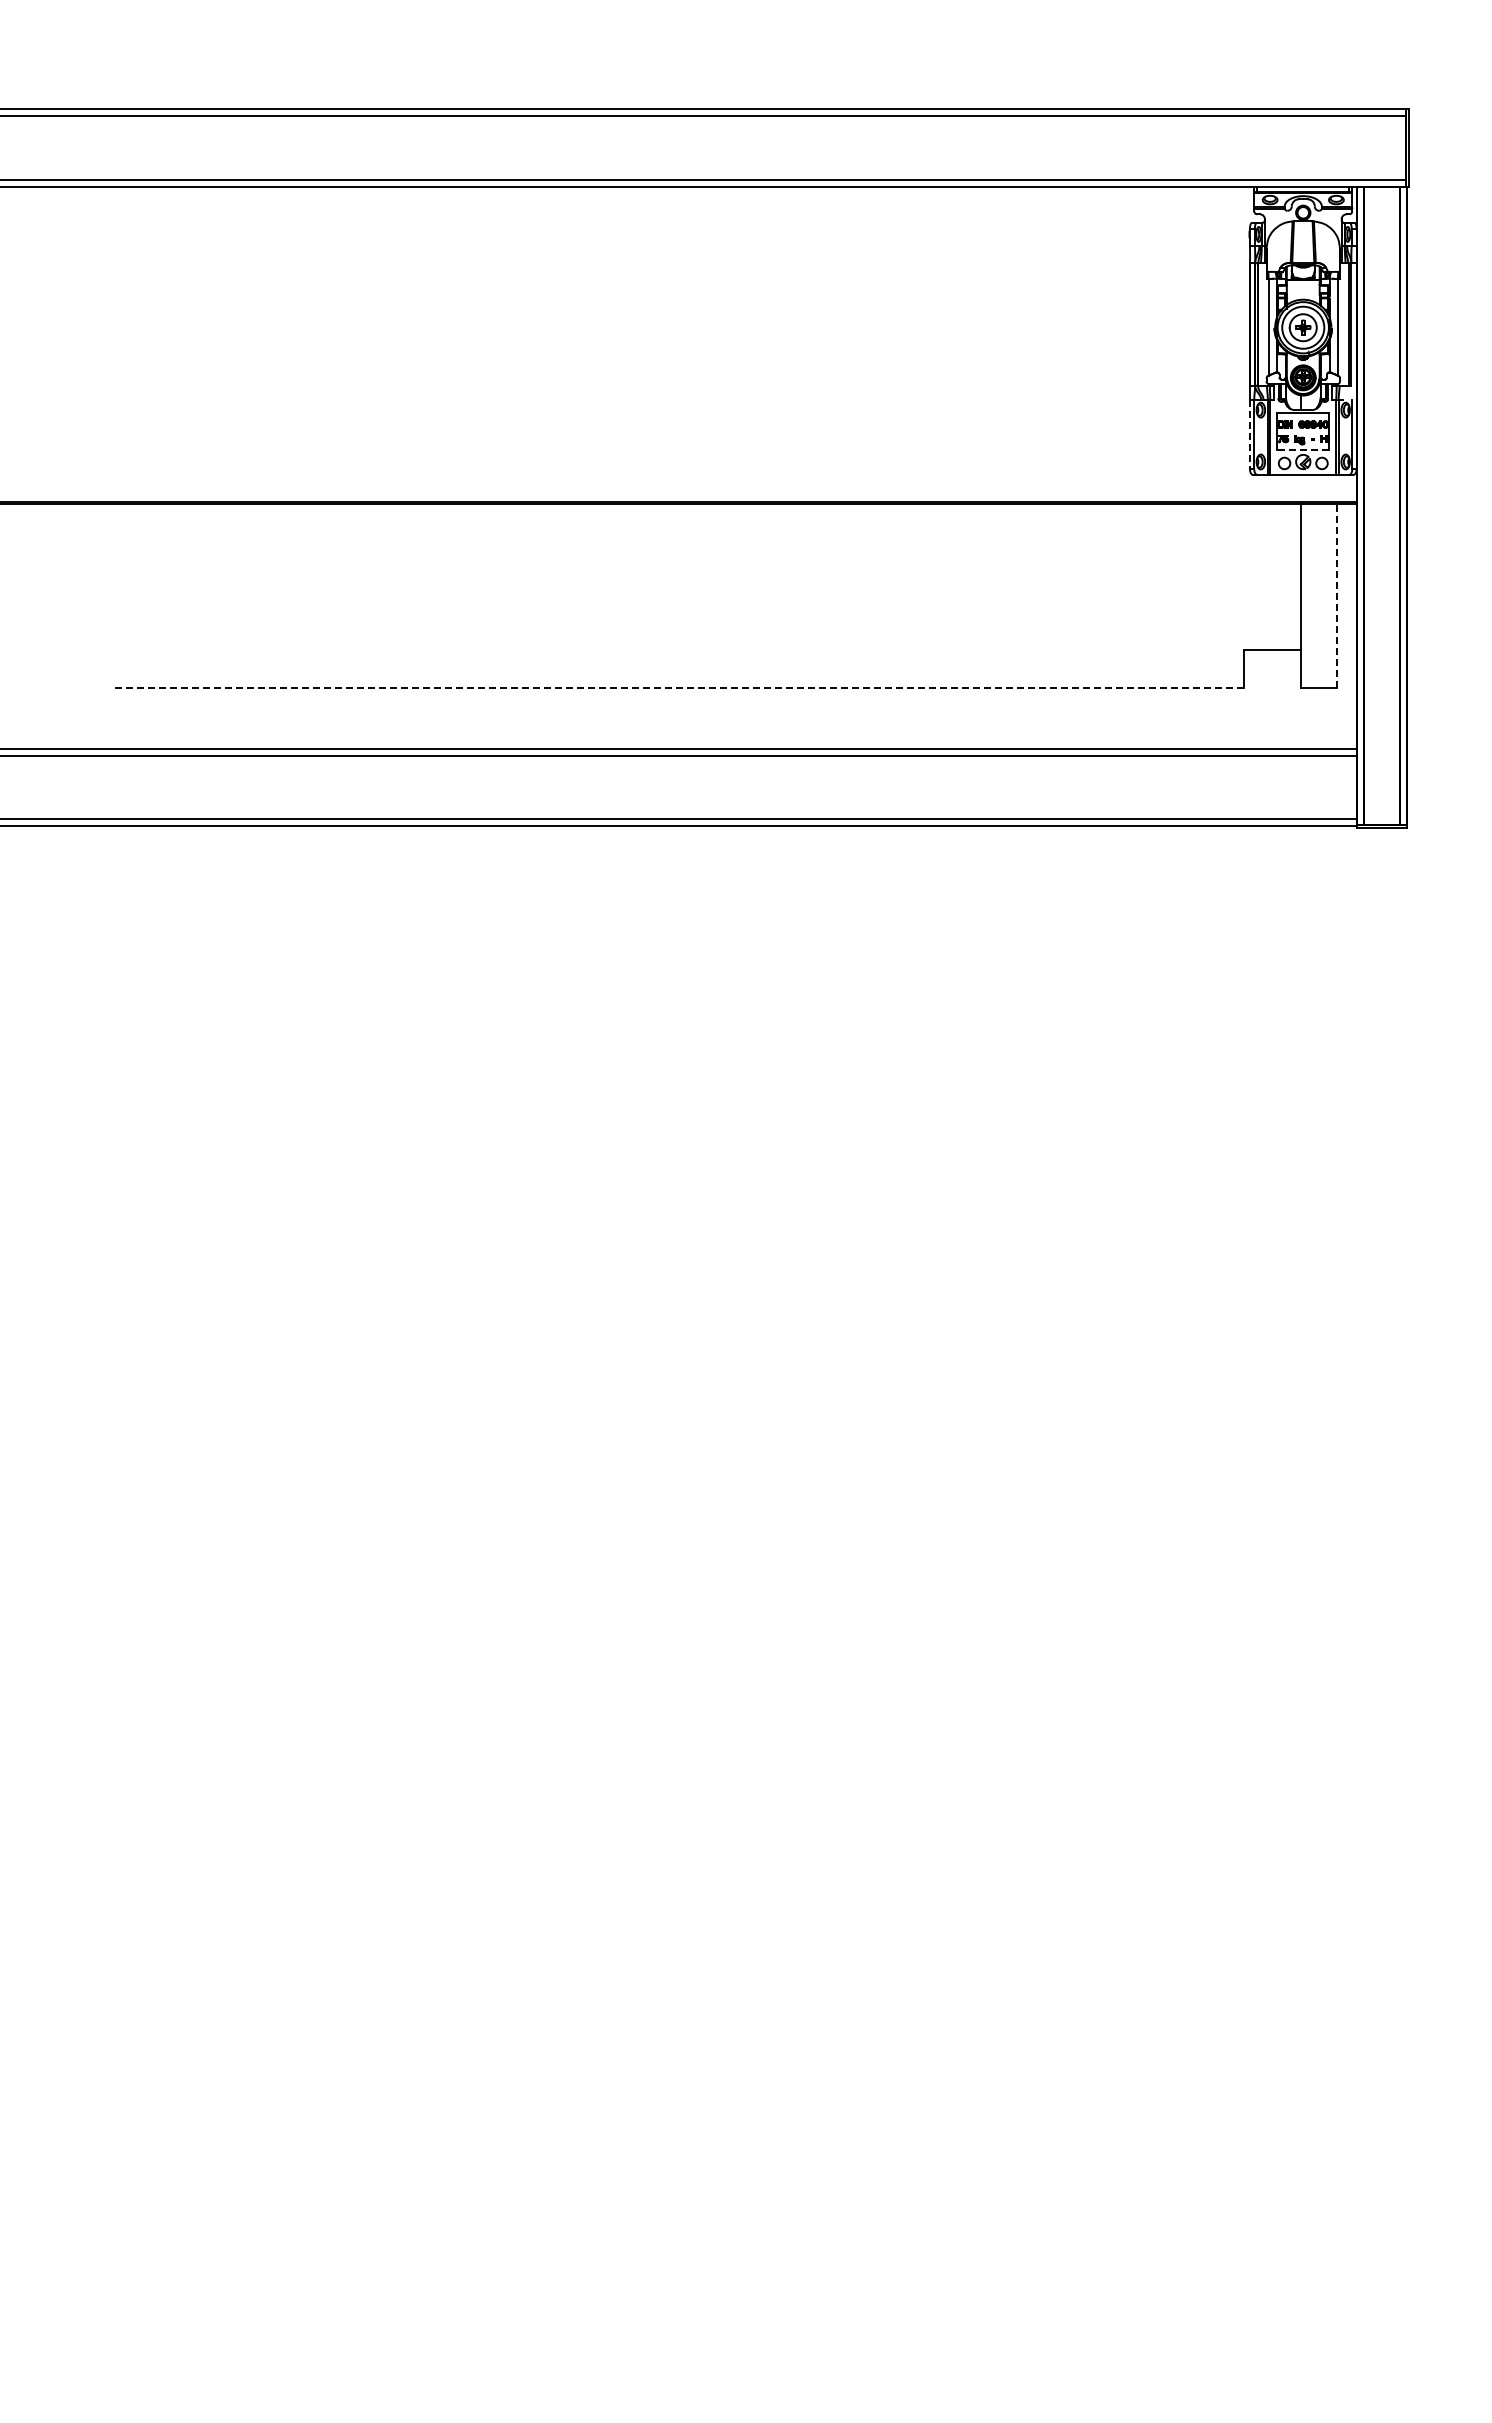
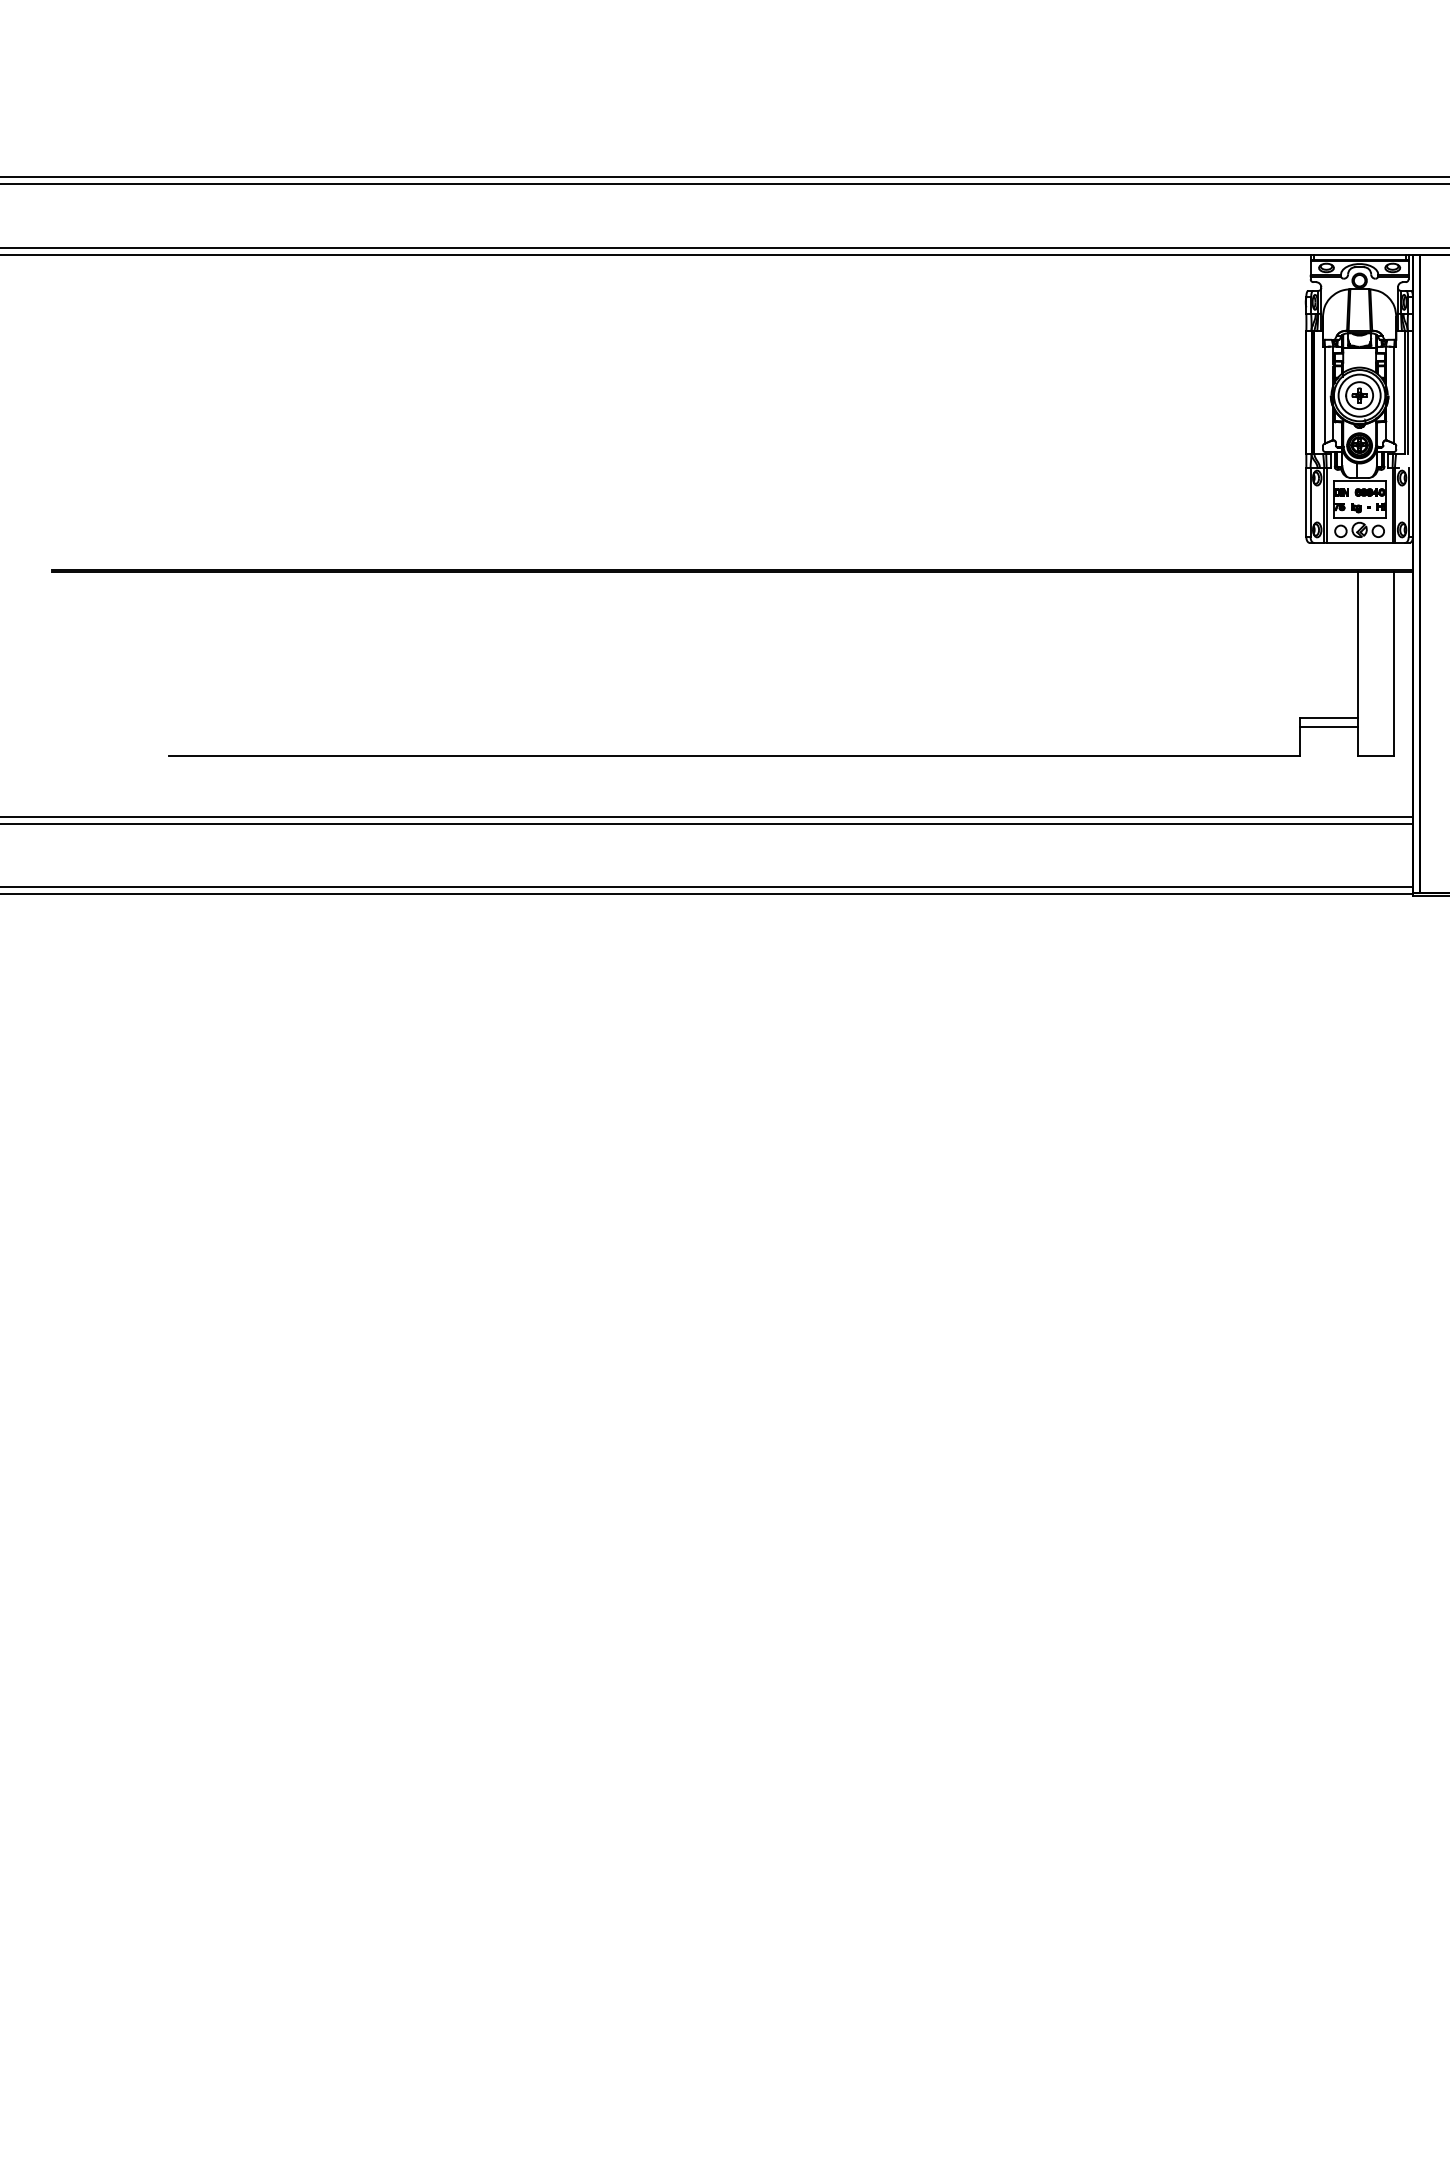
line: (1249, 434) -> (1305, 502), dashed -> solid
line: (1303, 450) -> (1359, 518), dashed -> solid
line: (1337, 595) -> (1393, 663), dashed -> solid
line: (1272, 659) -> (1328, 727), added
line: (677, 688) -> (733, 756), dashed -> solid

